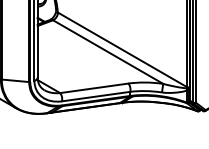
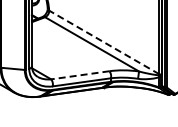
line: (122, 49) -> (104, 42), solid -> dashed
line: (93, 88) -> (79, 75), solid -> dashed

